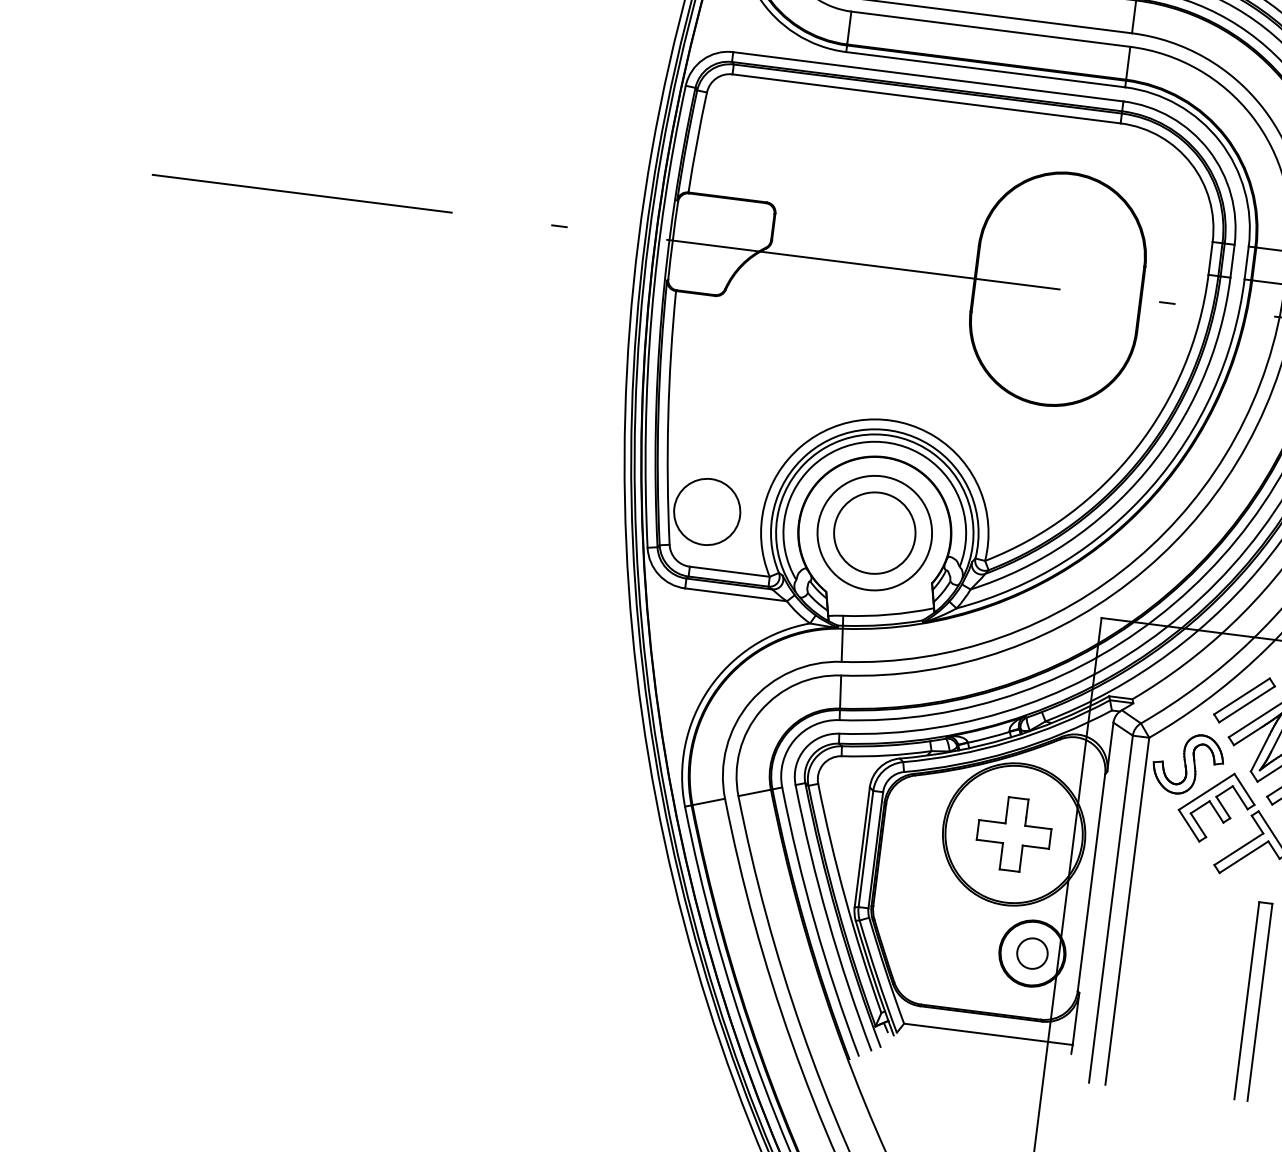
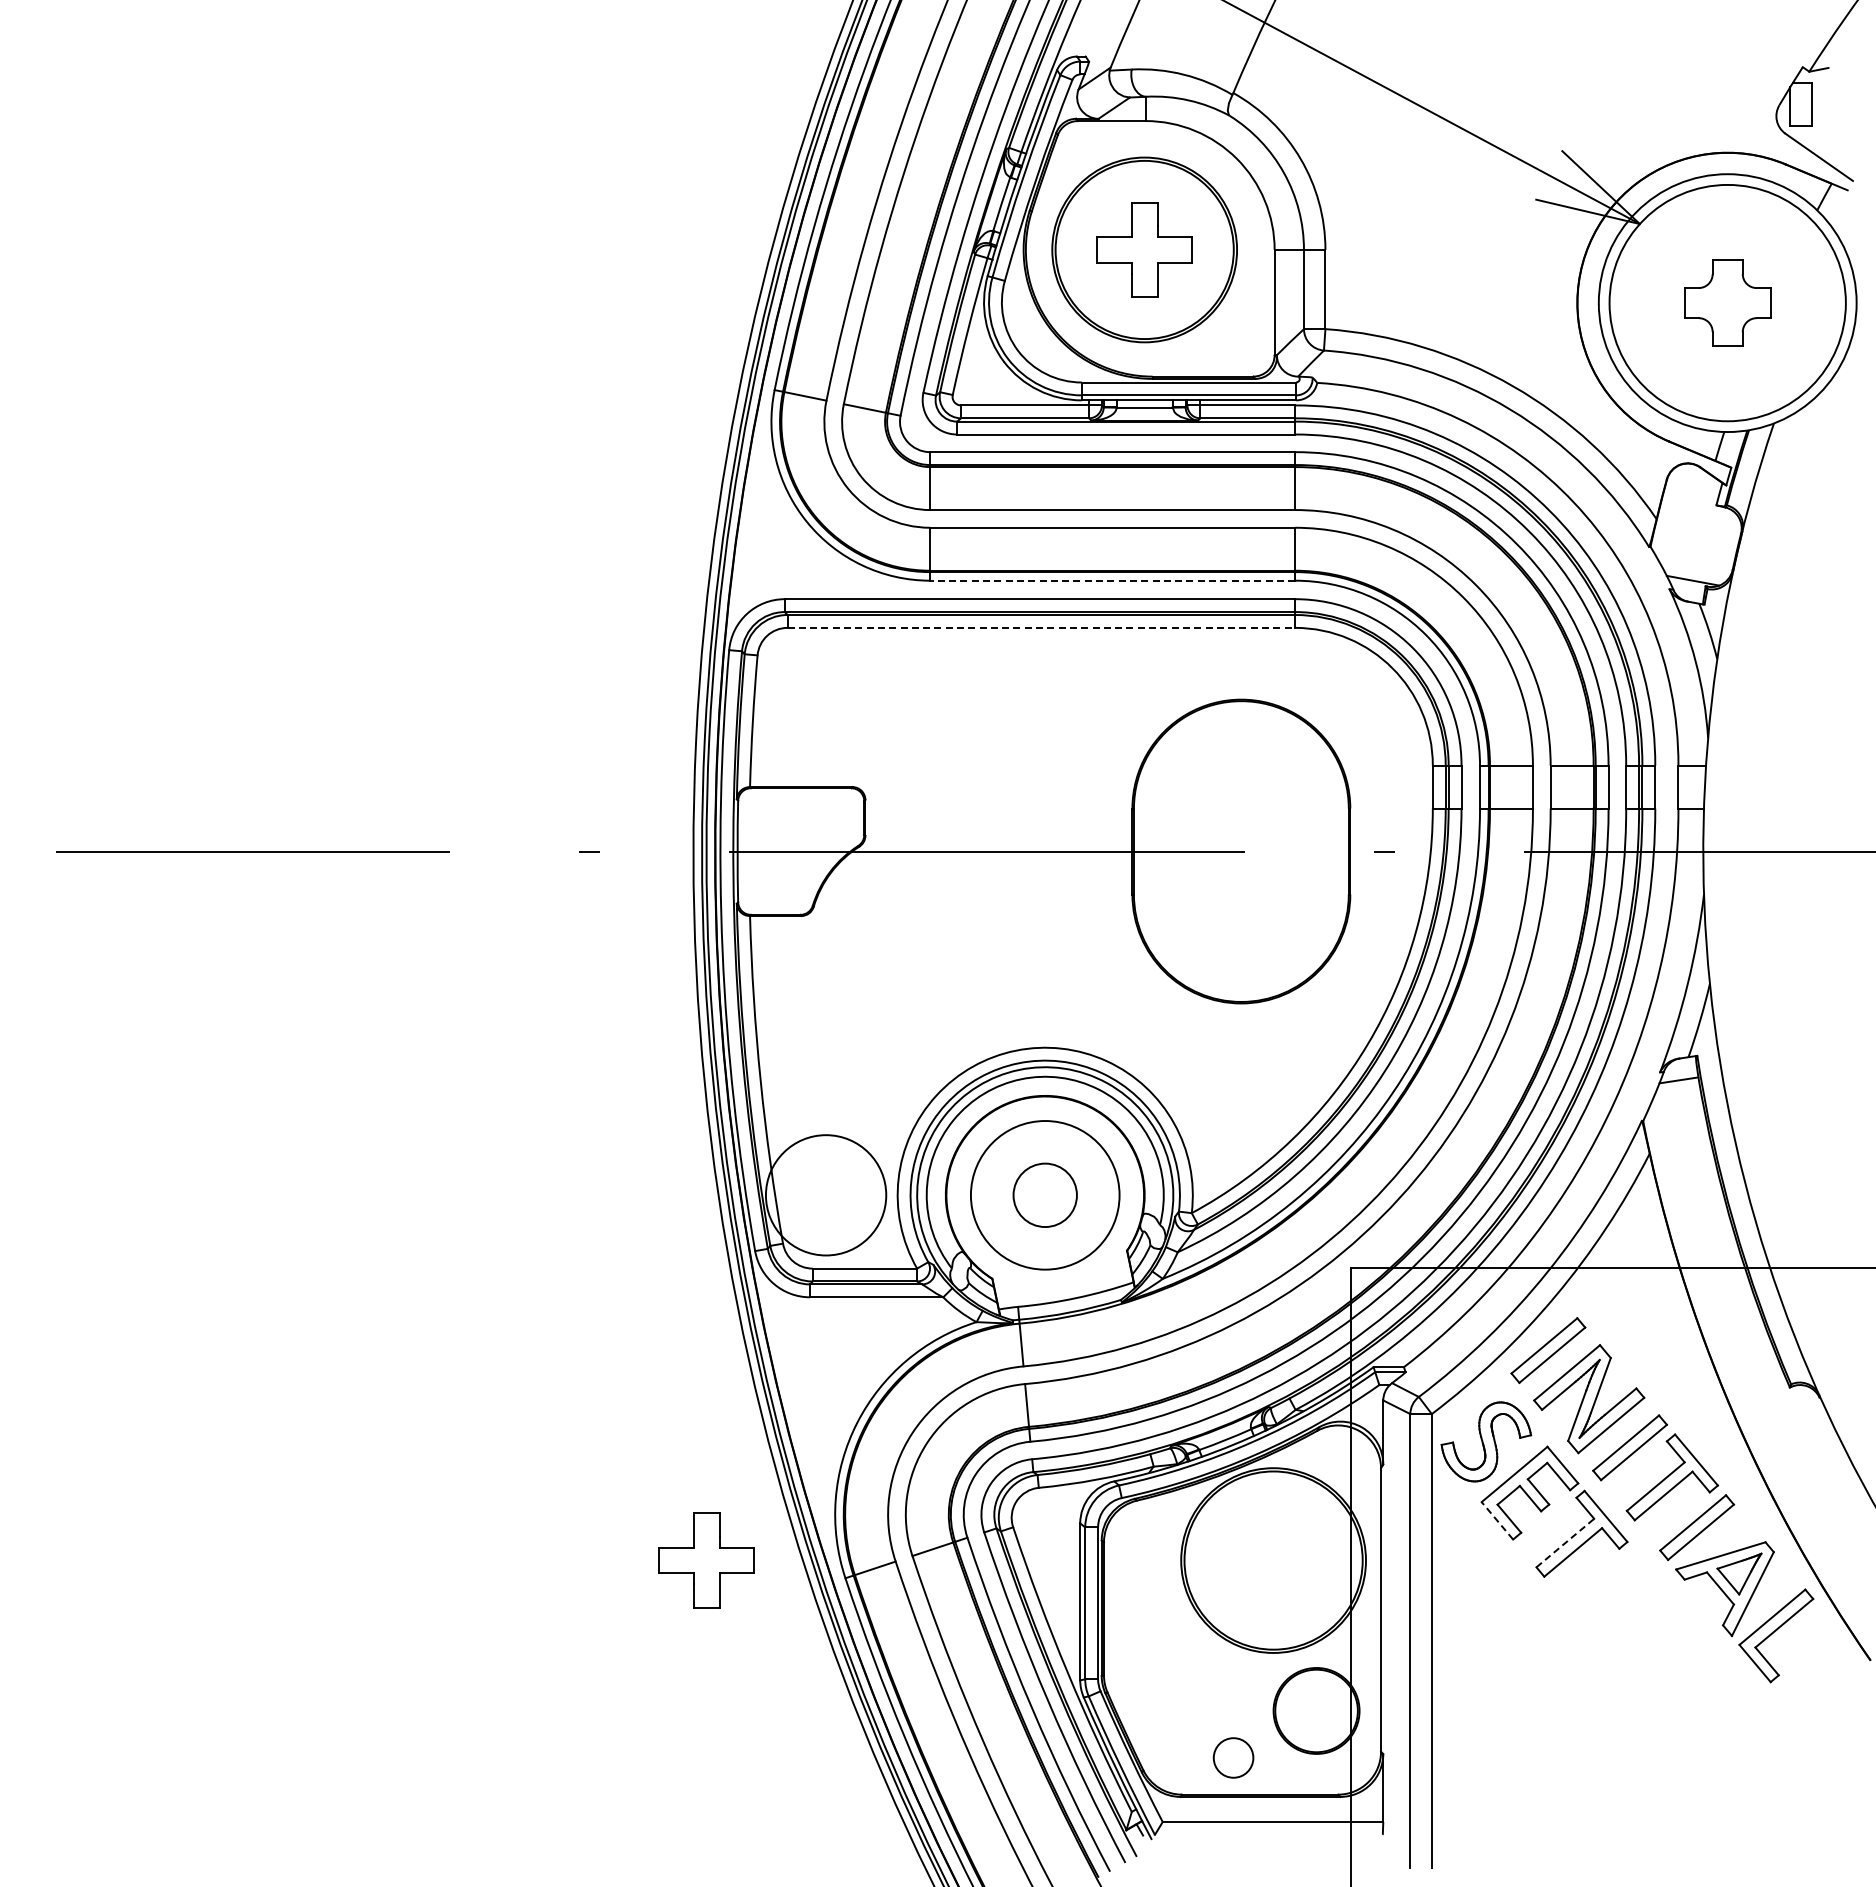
line: (985, 69) -> (1112, 580), solid -> dashed
line: (926, 98) -> (1041, 627), solid -> dashed
circle: (707, 512) -> (826, 1195), size x1.4
circle: (874, 533) -> (1045, 1195), size x0.6
line: (1189, 825) -> (1497, 1520), solid -> dashed
part: (1014, 834) -> (706, 1560), moved
line: (1238, 849) -> (1565, 1543), solid -> dashed
circle: (1032, 953) -> (1233, 1757), moved
part: (1247, 1000) -> (1600, 1736), removed

